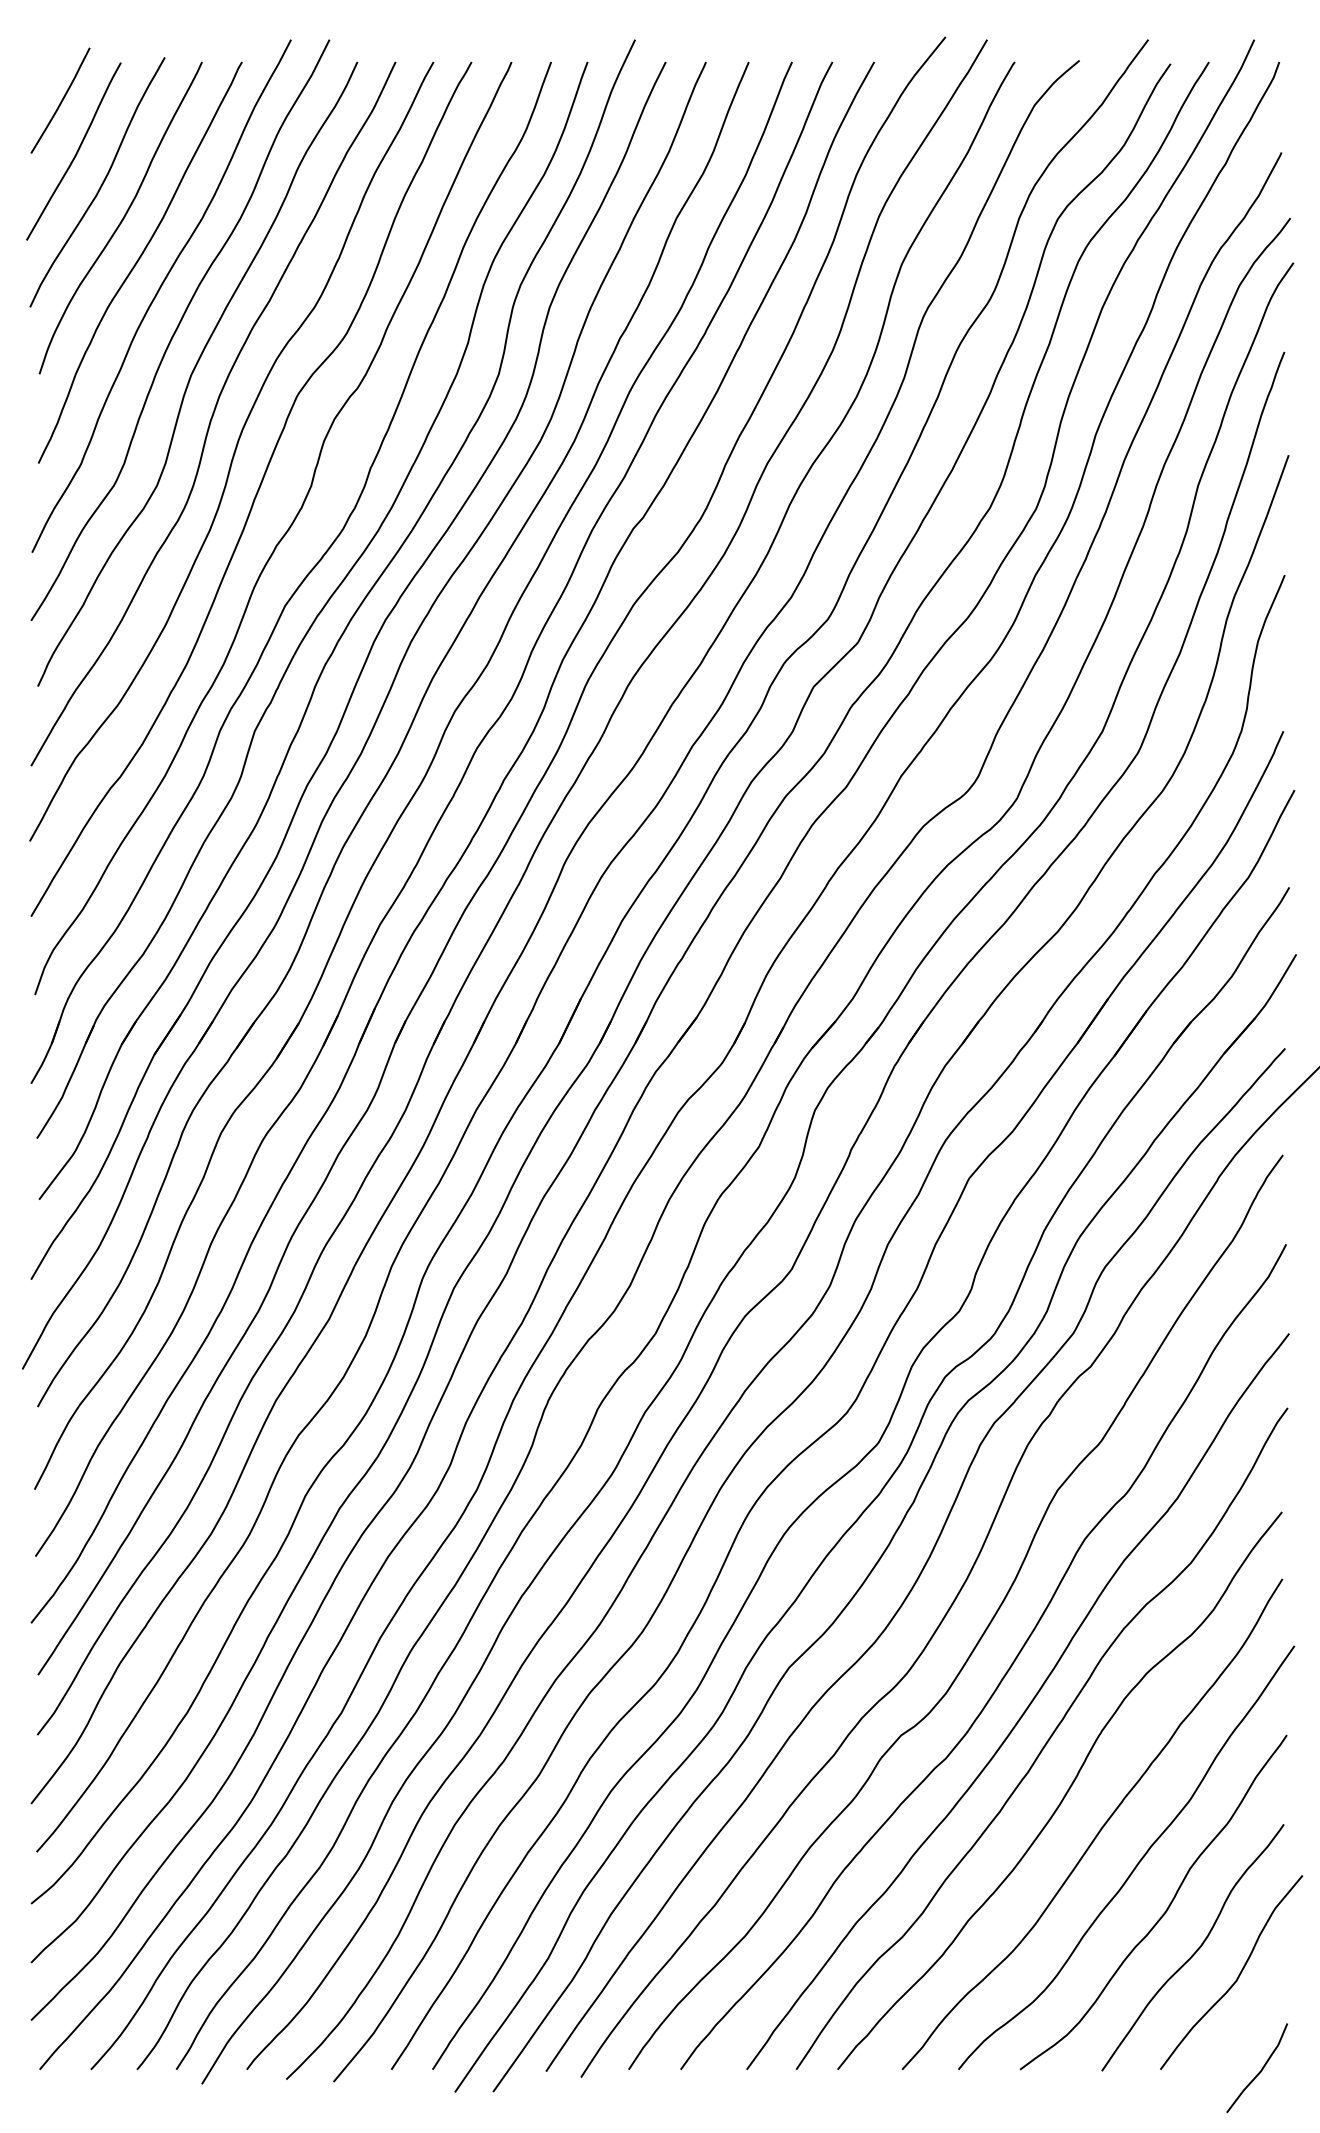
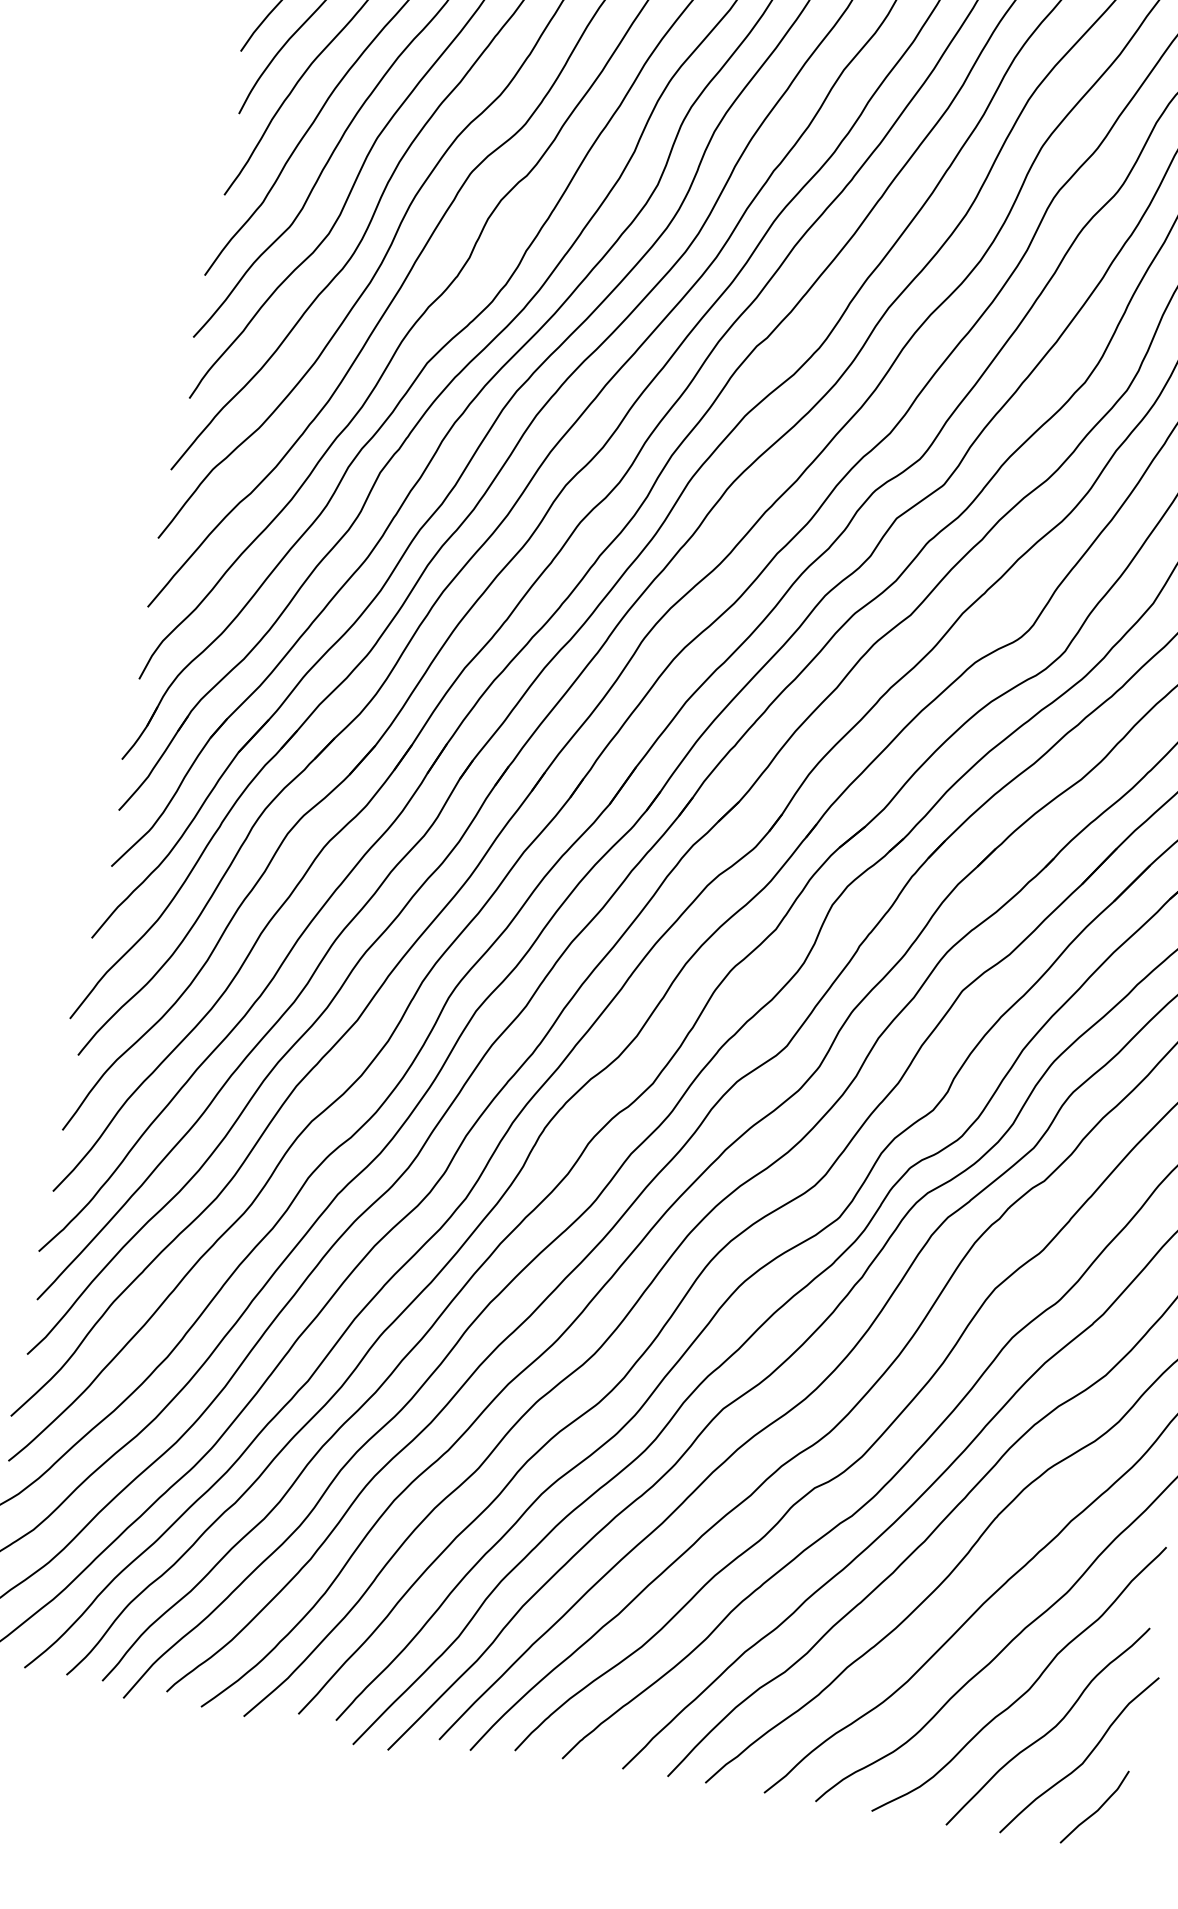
curve: (1260, 2070) -> (1097, 1809), moved

